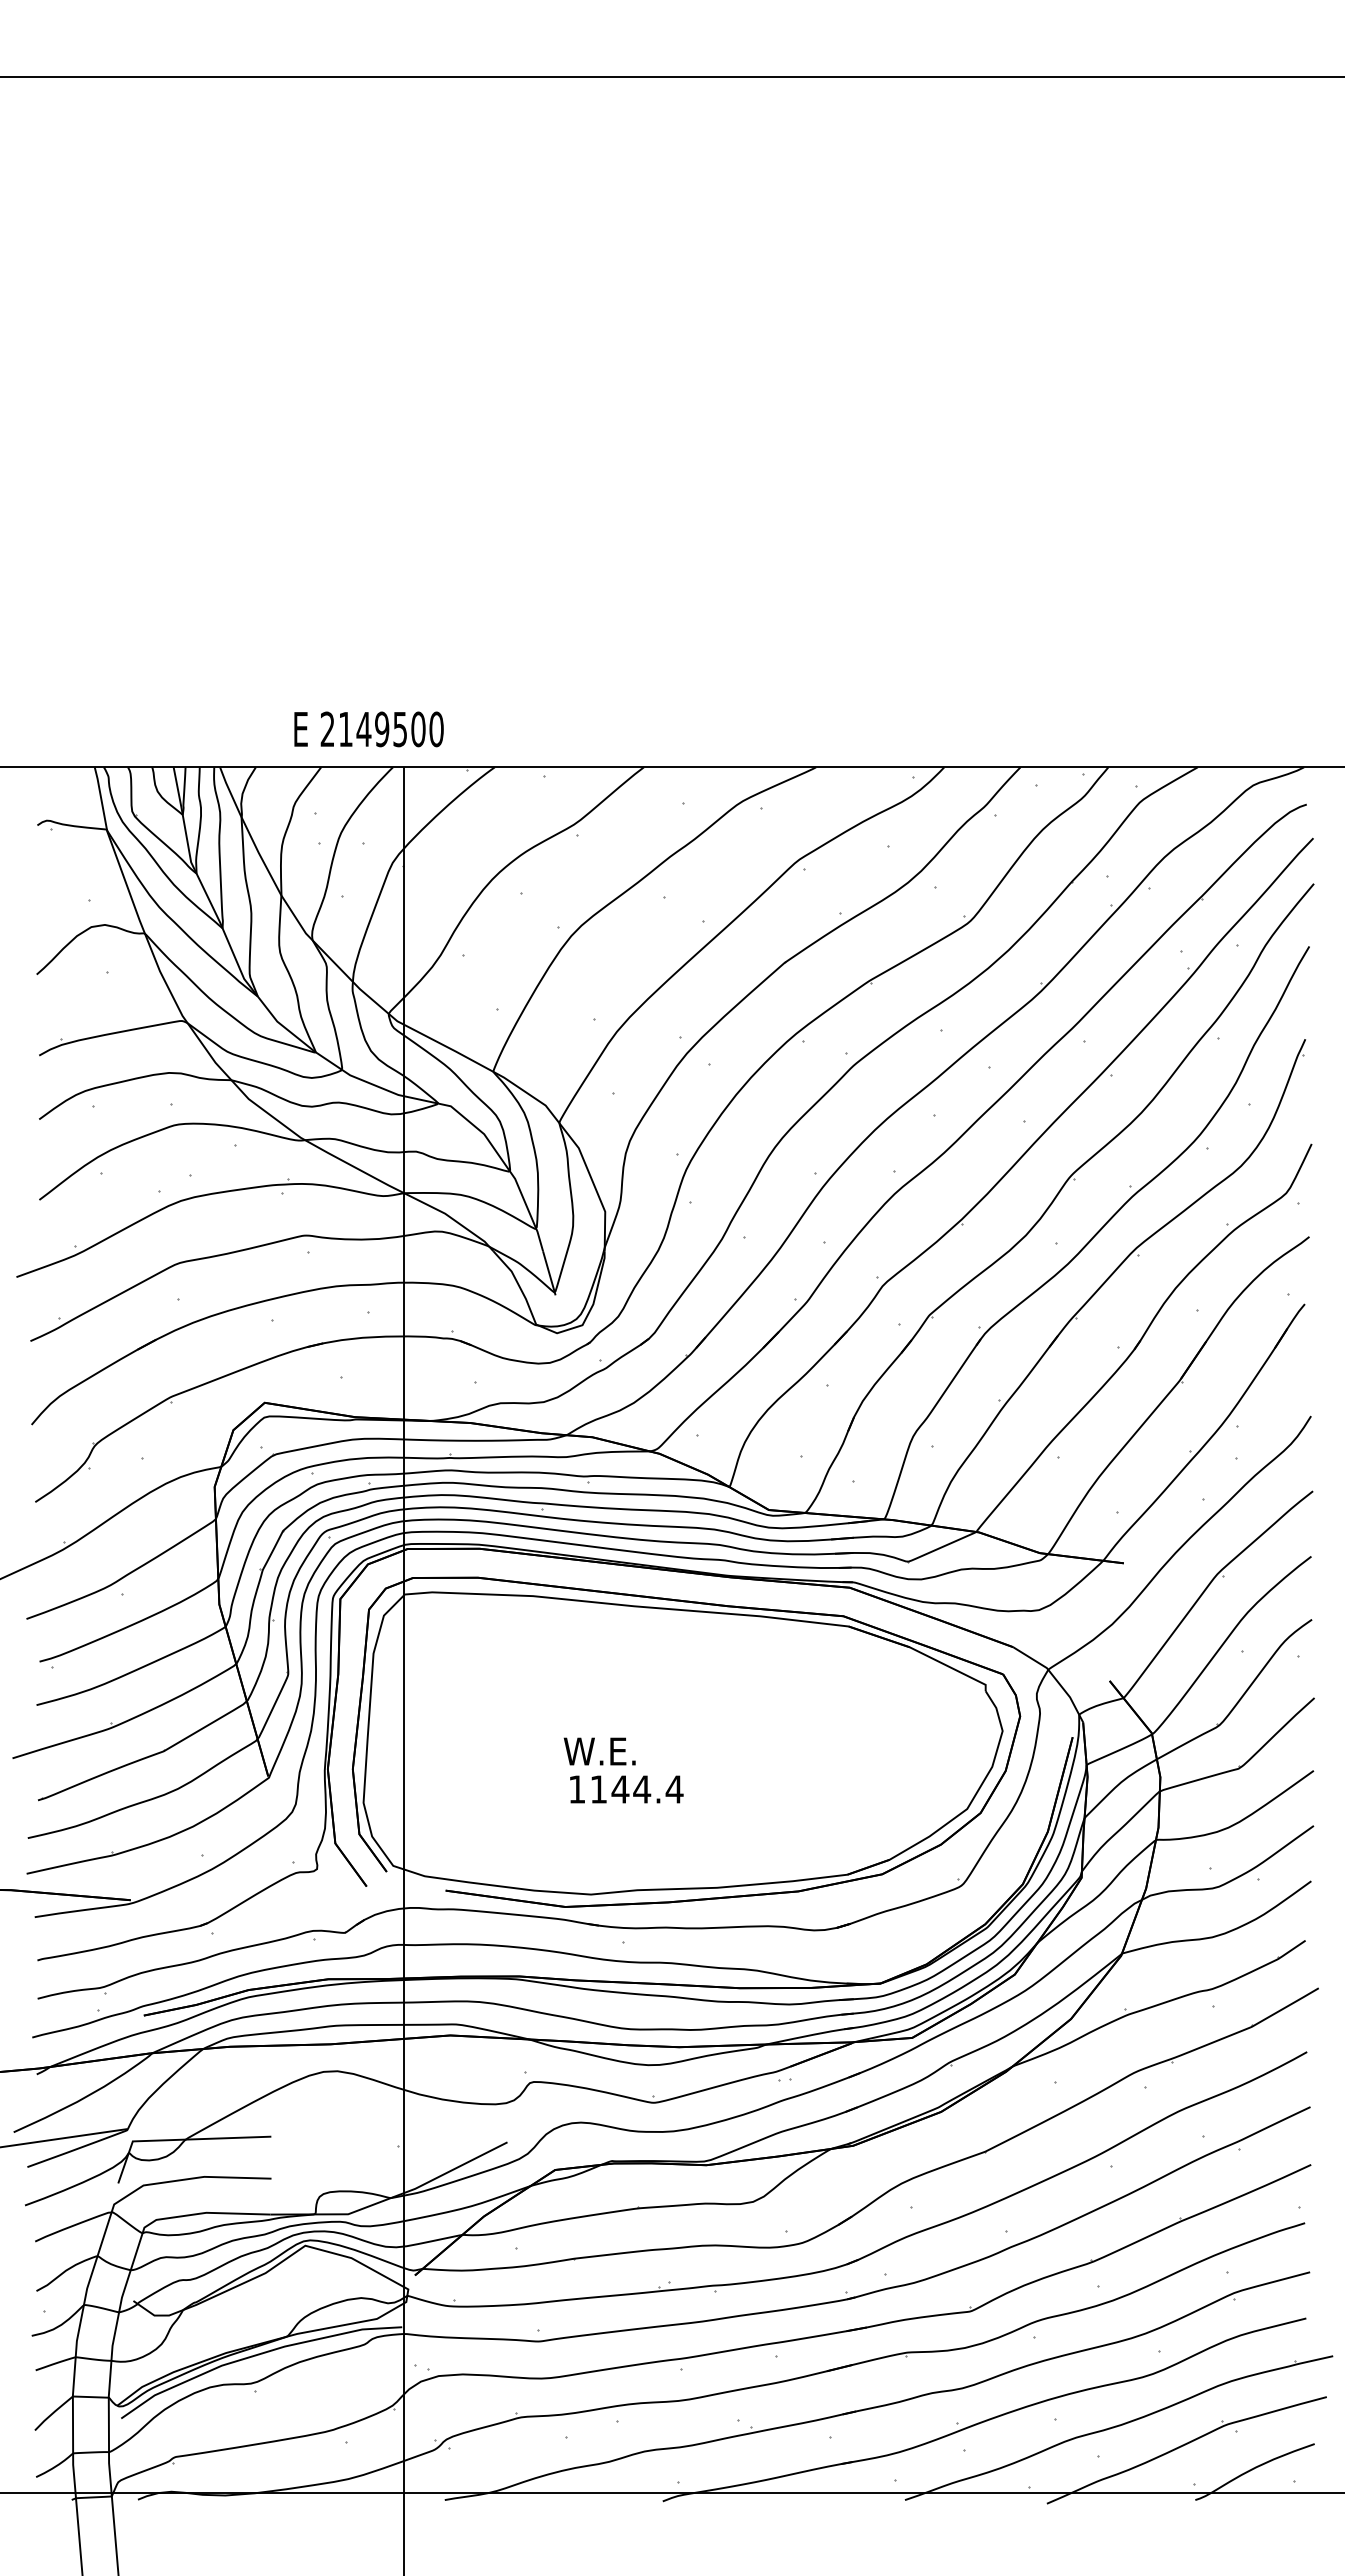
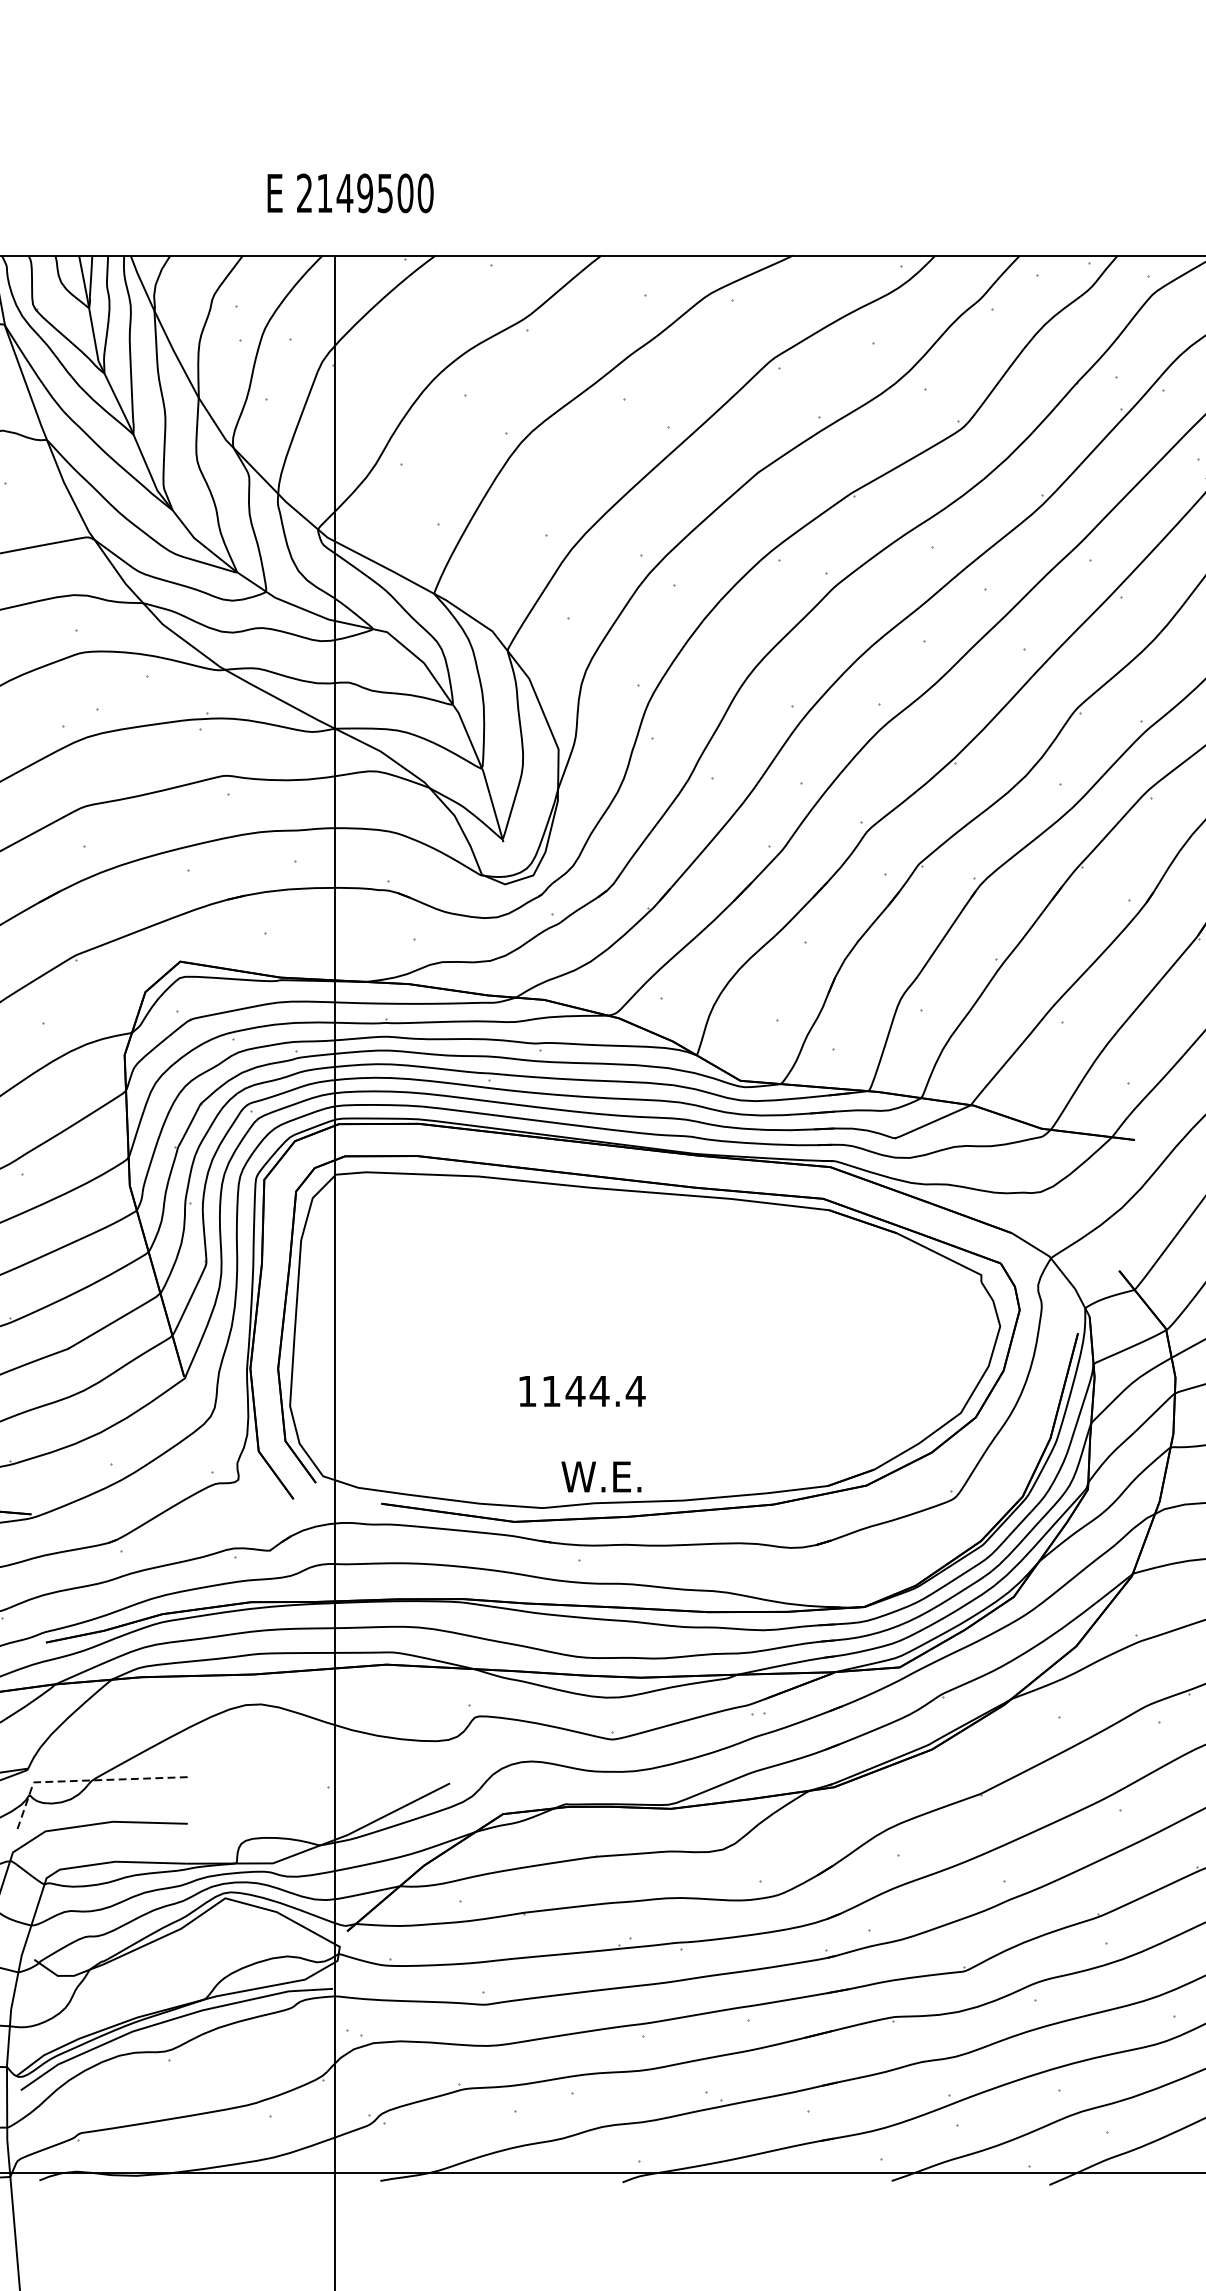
text: (368, 729) -> (350, 193), moved
text: (599, 1751) -> (601, 1476), moved
line: (178, 2139) -> (84, 1780), solid -> dashed

